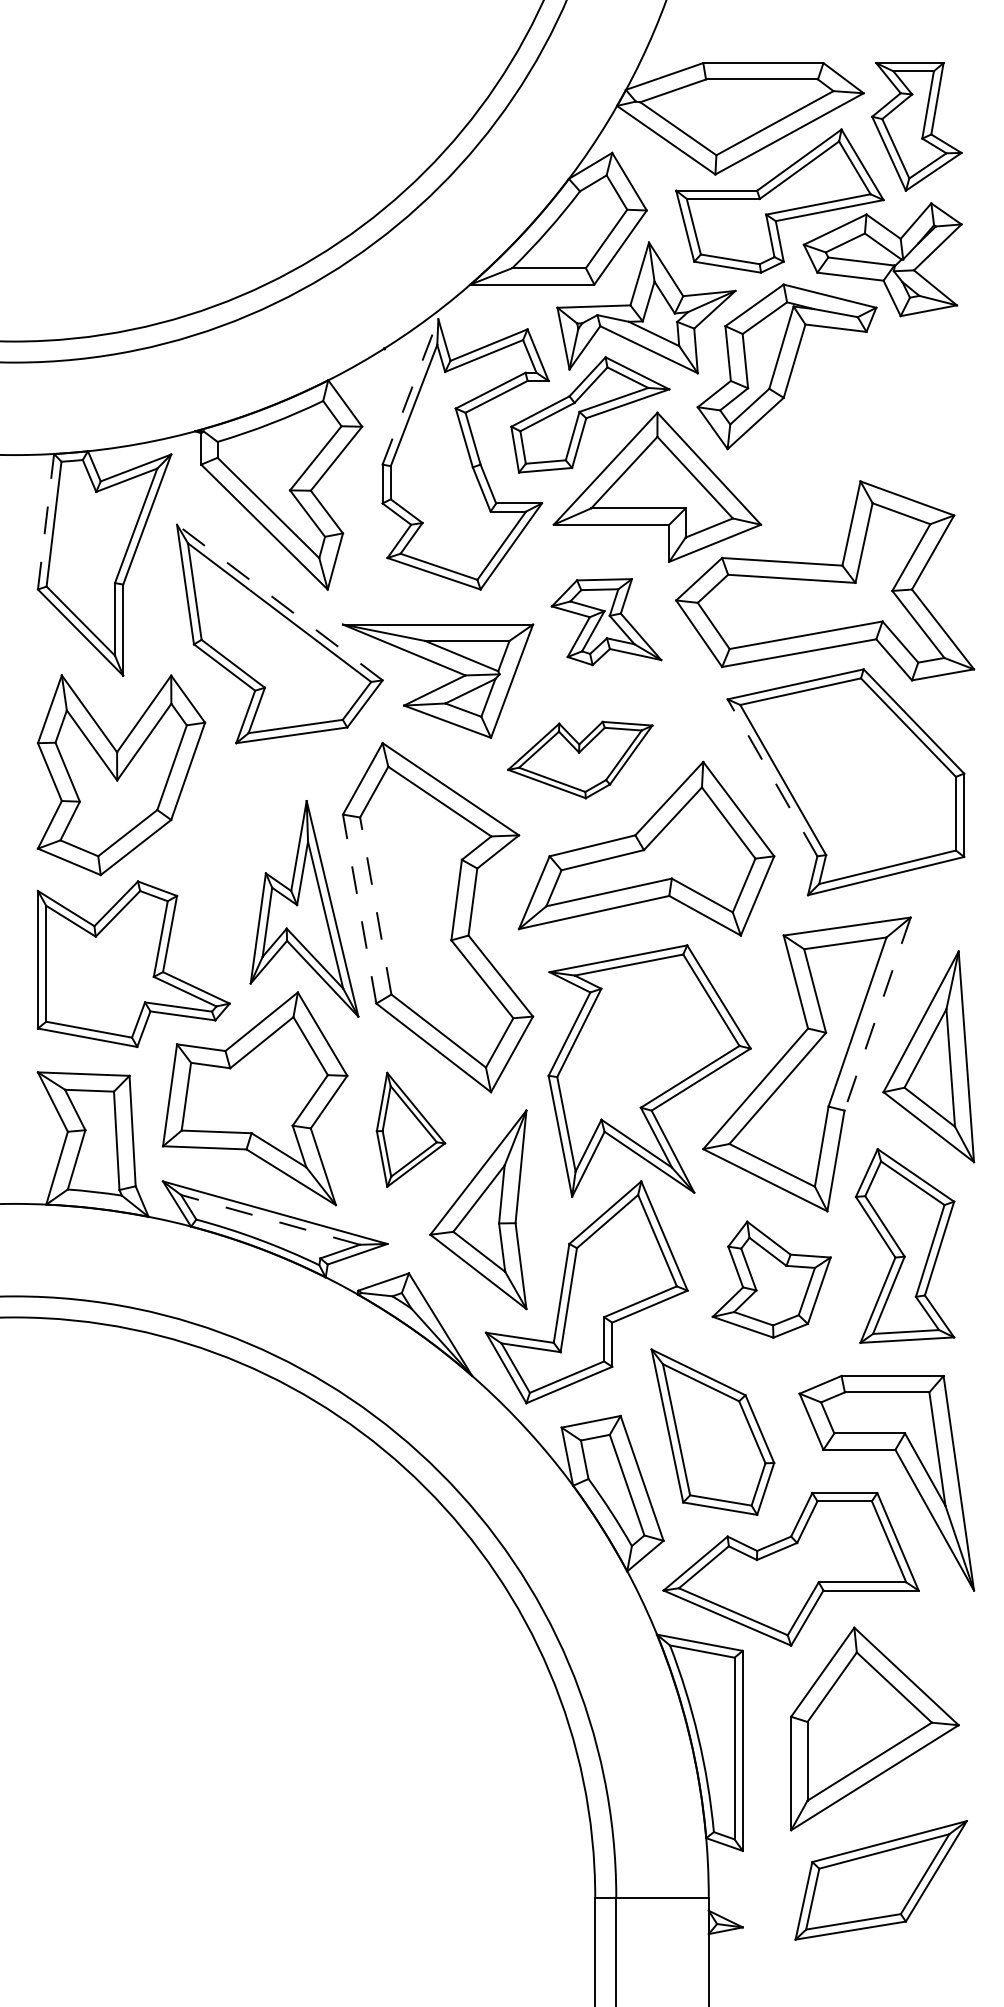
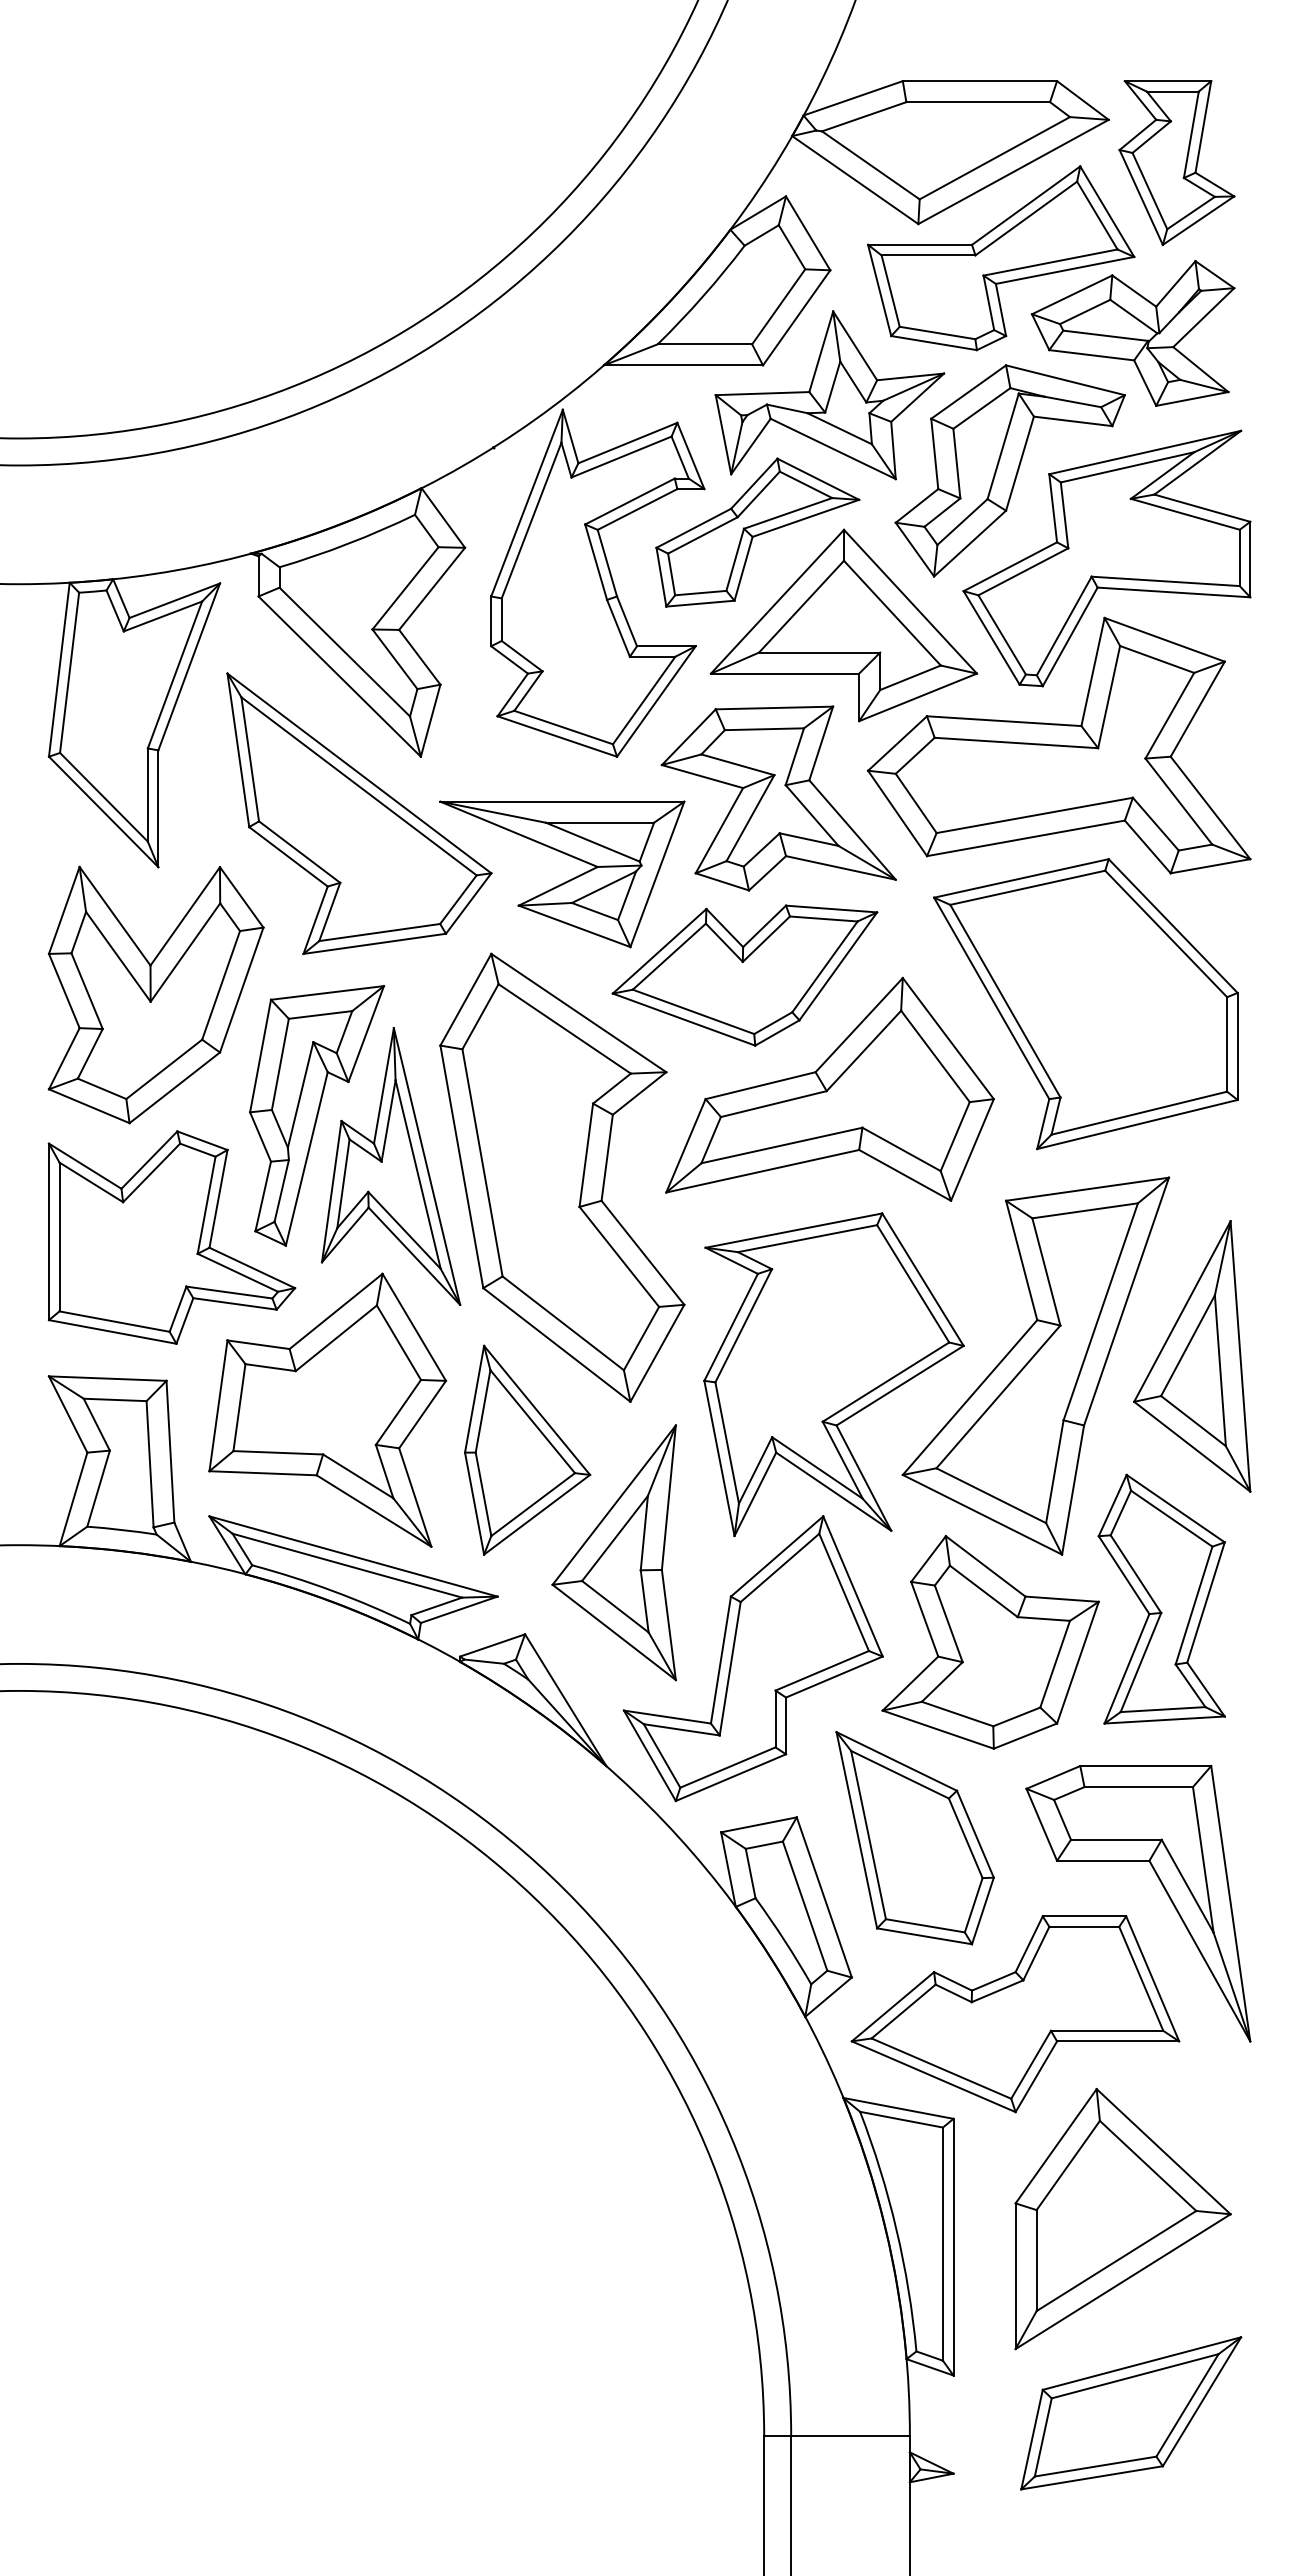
line: (410, 392) -> (527, 503), dashed -> solid
part: (861, 435) -> (1106, 558), added
line: (46, 521) -> (59, 669), dashed -> solid
line: (279, 602) -> (359, 773), dashed -> solid
part: (606, 622) -> (778, 798), size x1.67
part: (579, 760) -> (744, 975), size x1.43
line: (772, 777) -> (991, 997), dashed -> solid
part: (246, 869) -> (316, 1115), added
line: (375, 905) -> (482, 1162), dashed -> solid
line: (359, 908) -> (461, 1166), dashed -> solid
line: (877, 1014) -> (1126, 1301), dashed -> solid
part: (410, 1129) -> (527, 1449), size x1.43
line: (269, 1219) -> (346, 1565), dashed -> solid
part: (771, 1279) -> (990, 1642), size x1.43

